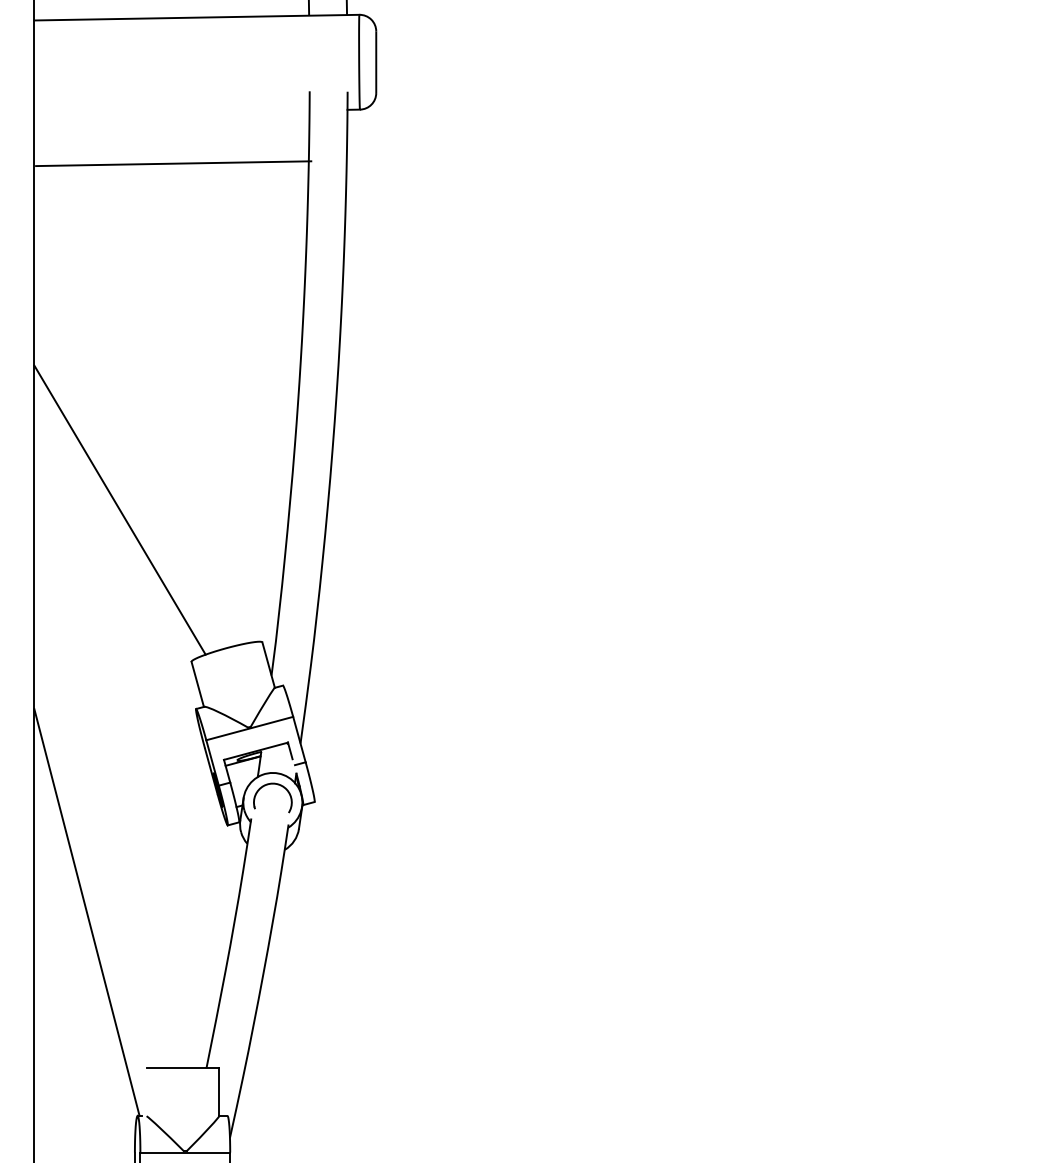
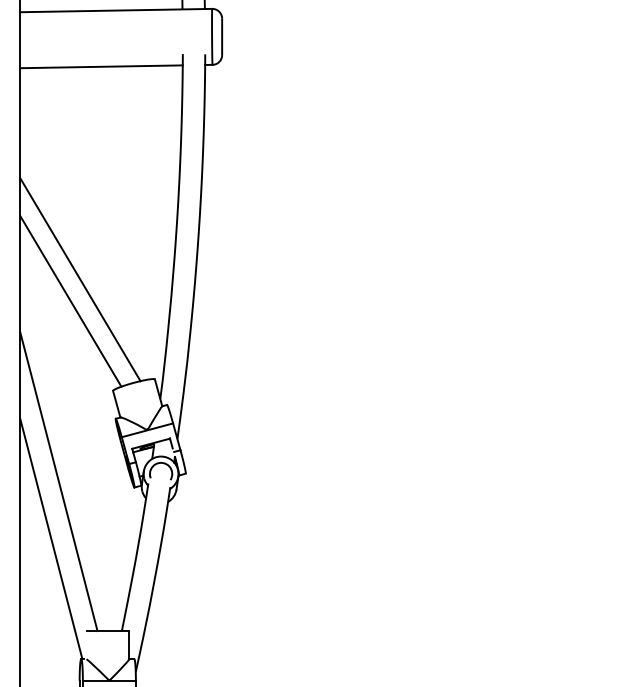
line: (173, 163) -> (101, 66), moved
line: (136, 473) -> (80, 279), added
line: (99, 815) -> (58, 481), added

